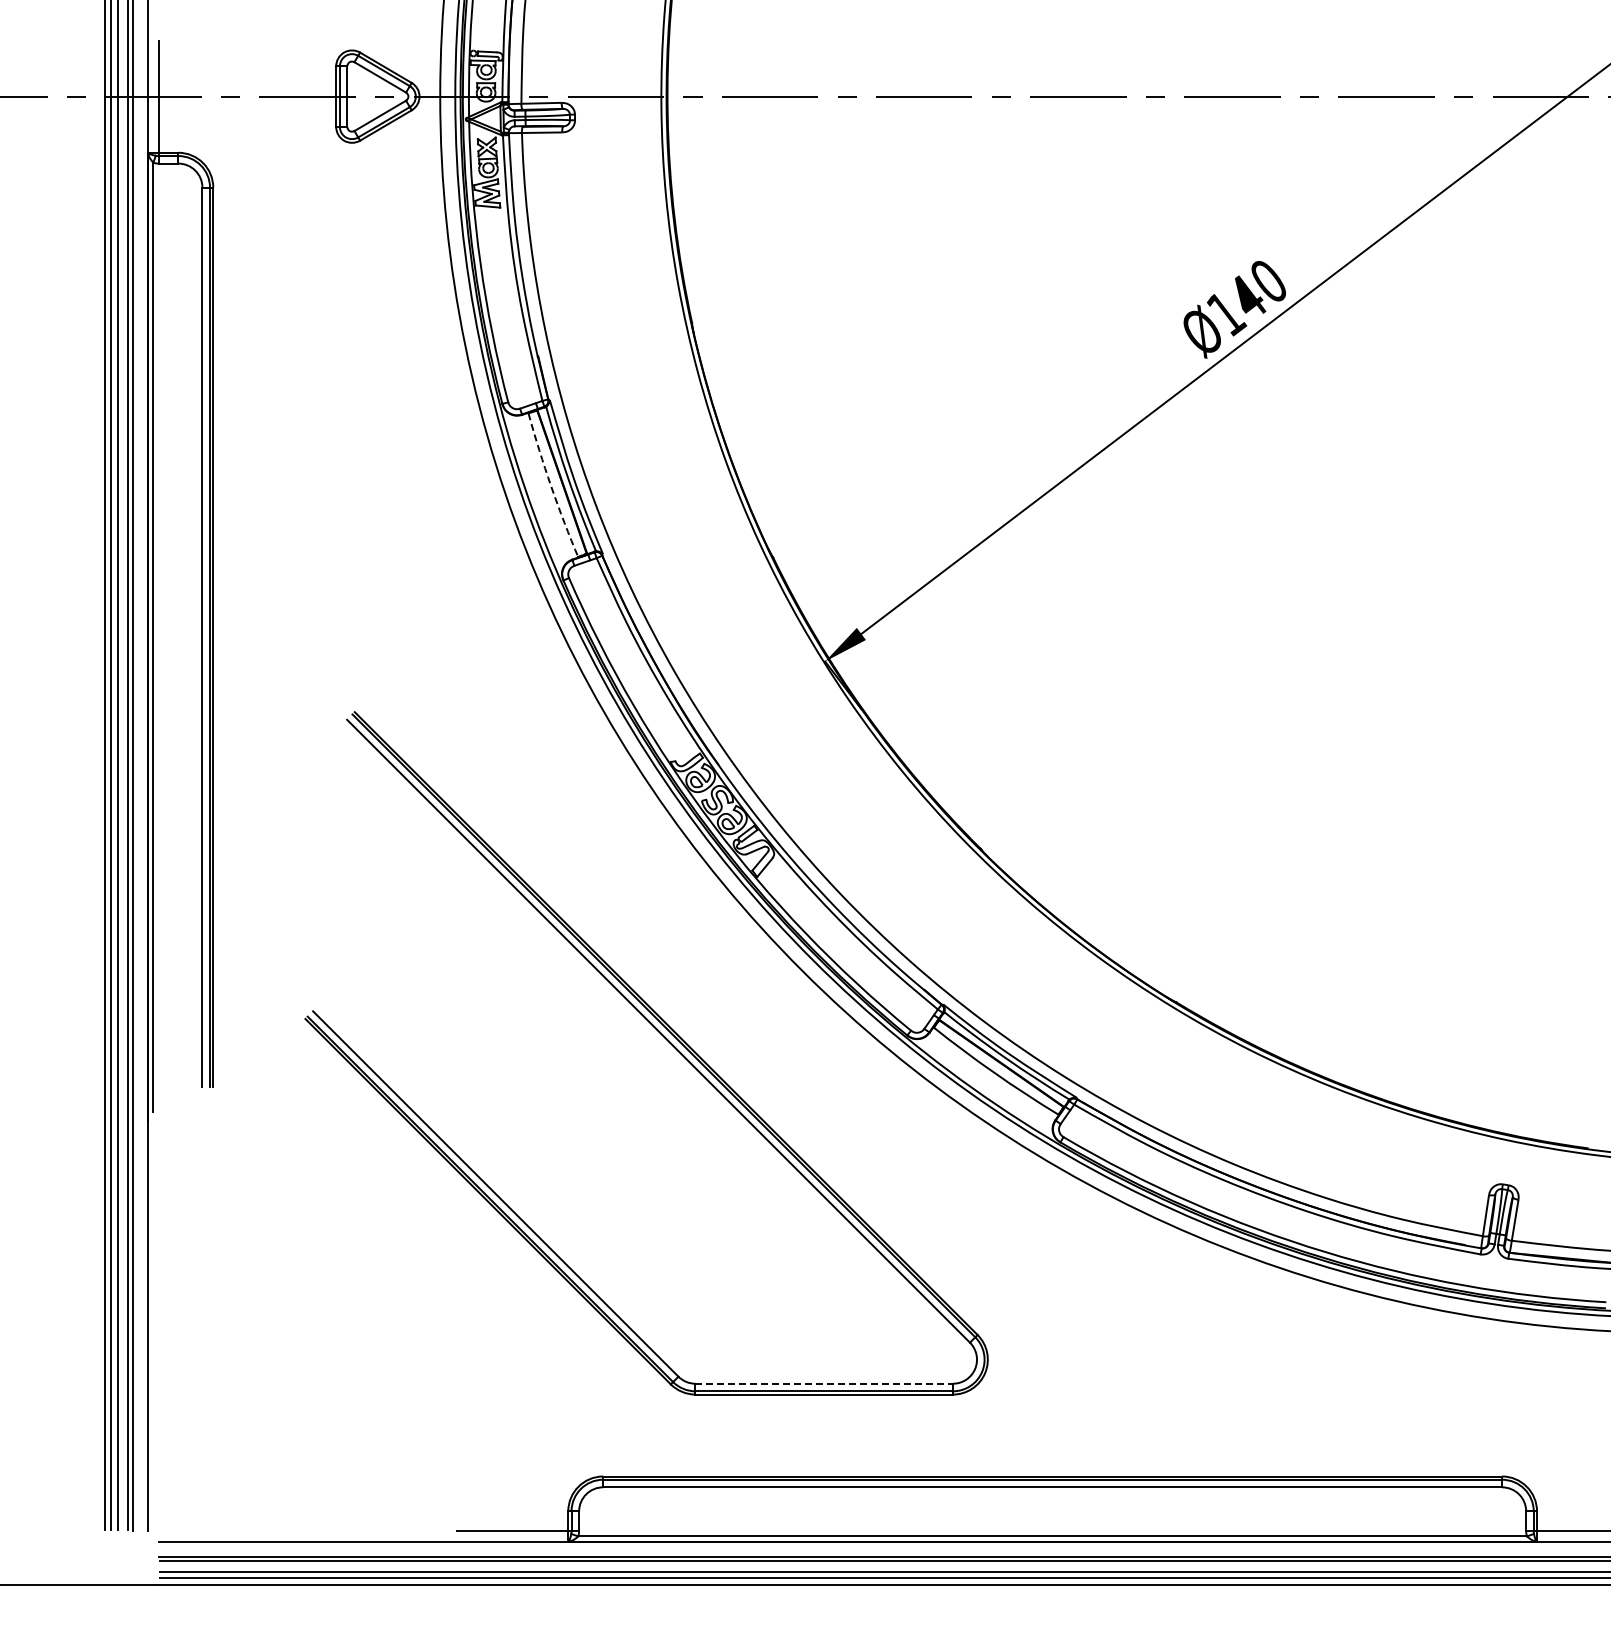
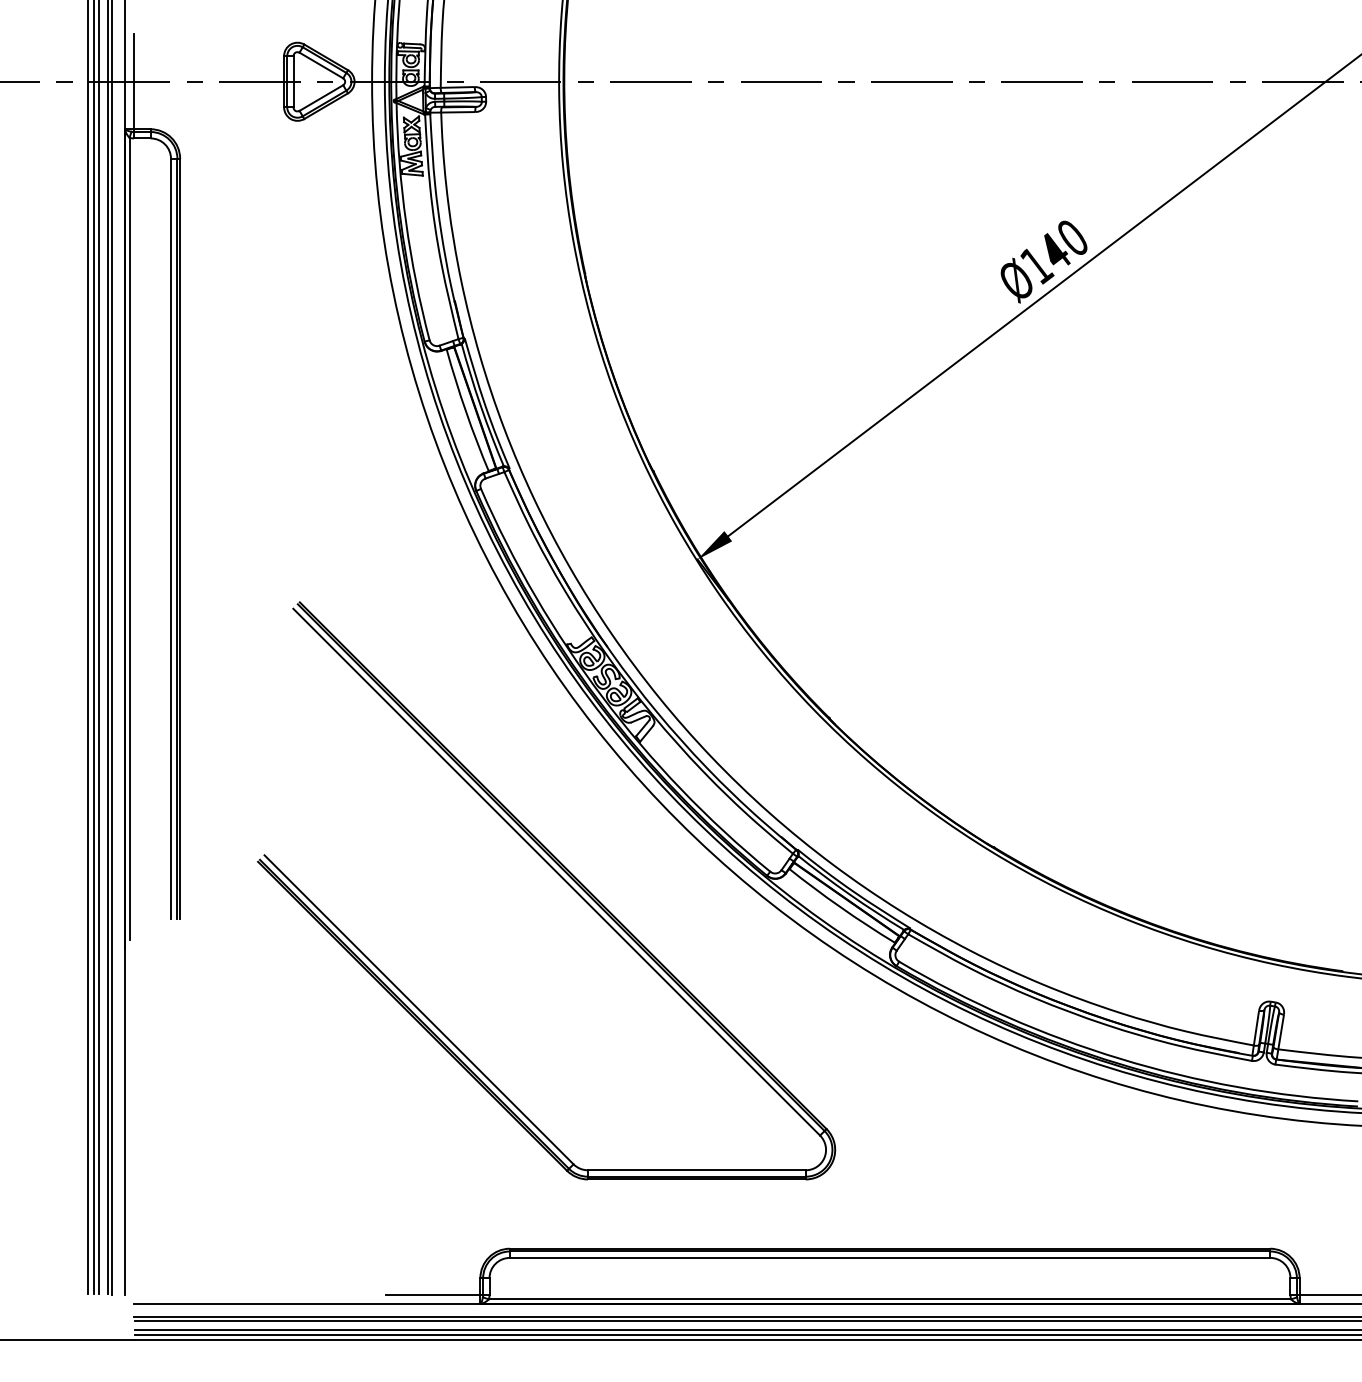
arc: (551, 486) -> (466, 411), dashed -> solid
line: (824, 1383) -> (697, 1170), dashed -> solid

